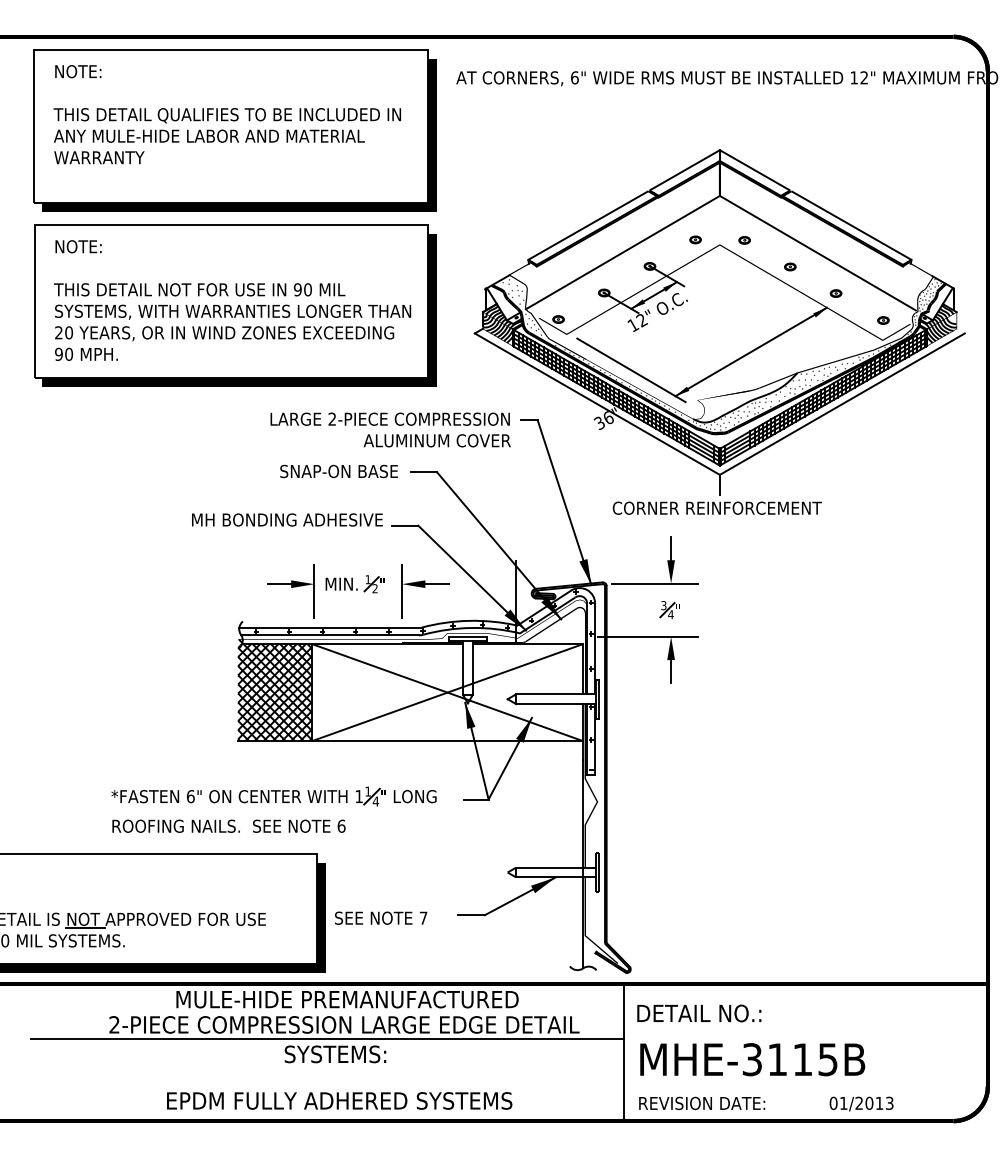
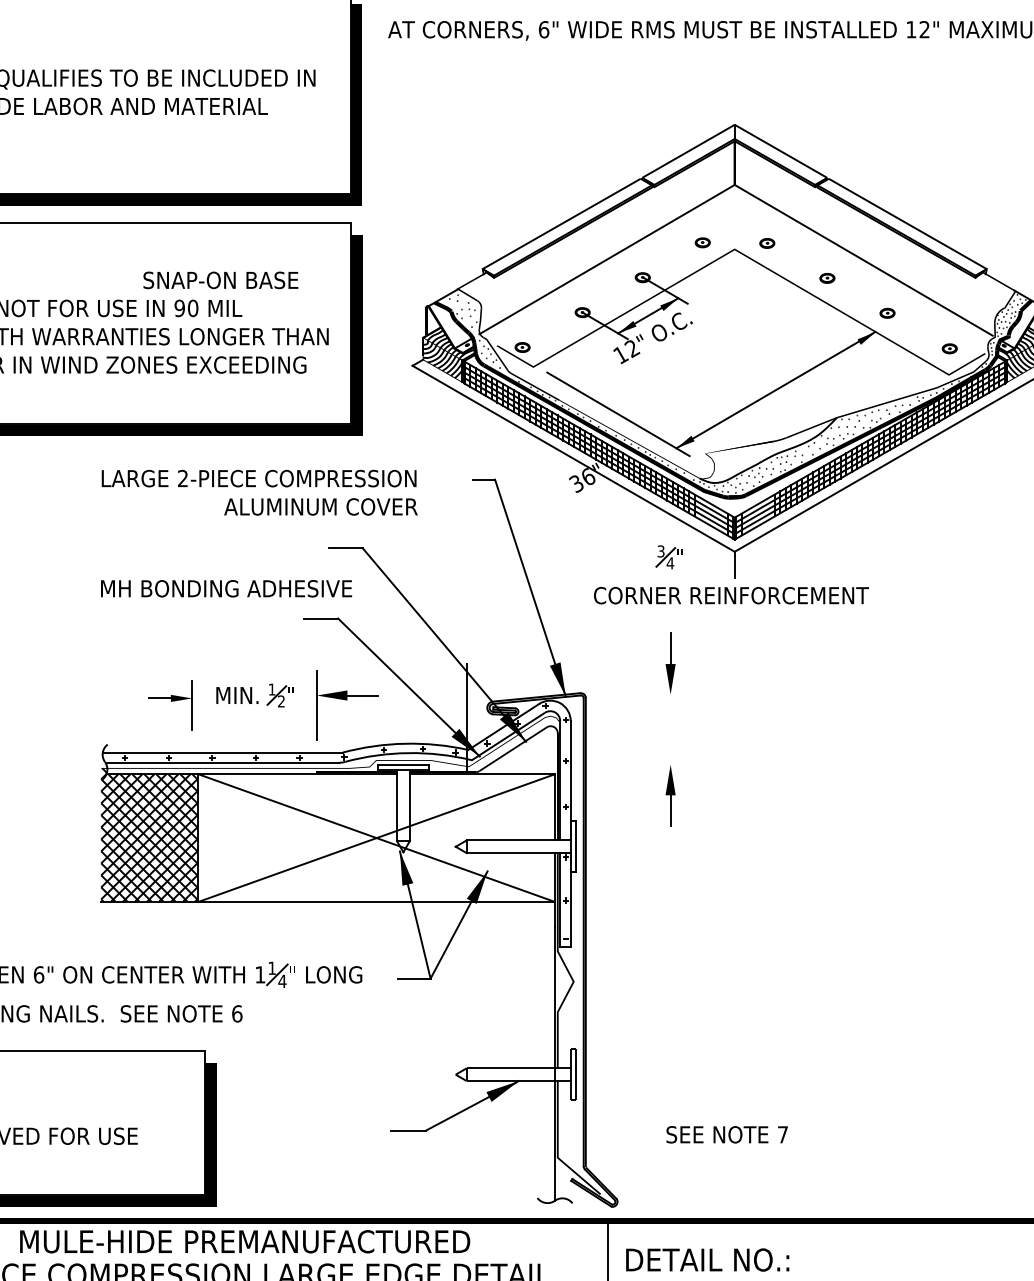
text: (390, 429) -> (259, 492), moved
text: (338, 471) -> (220, 280), moved
text: (287, 519) -> (226, 588), moved
line: (654, 583) -> (648, 694), removed
part: (290, 591) -> (170, 705), size x0.7
part: (669, 610) -> (668, 557), moved
line: (648, 636) -> (640, 764), removed
text: (381, 917) -> (727, 1133), moved

